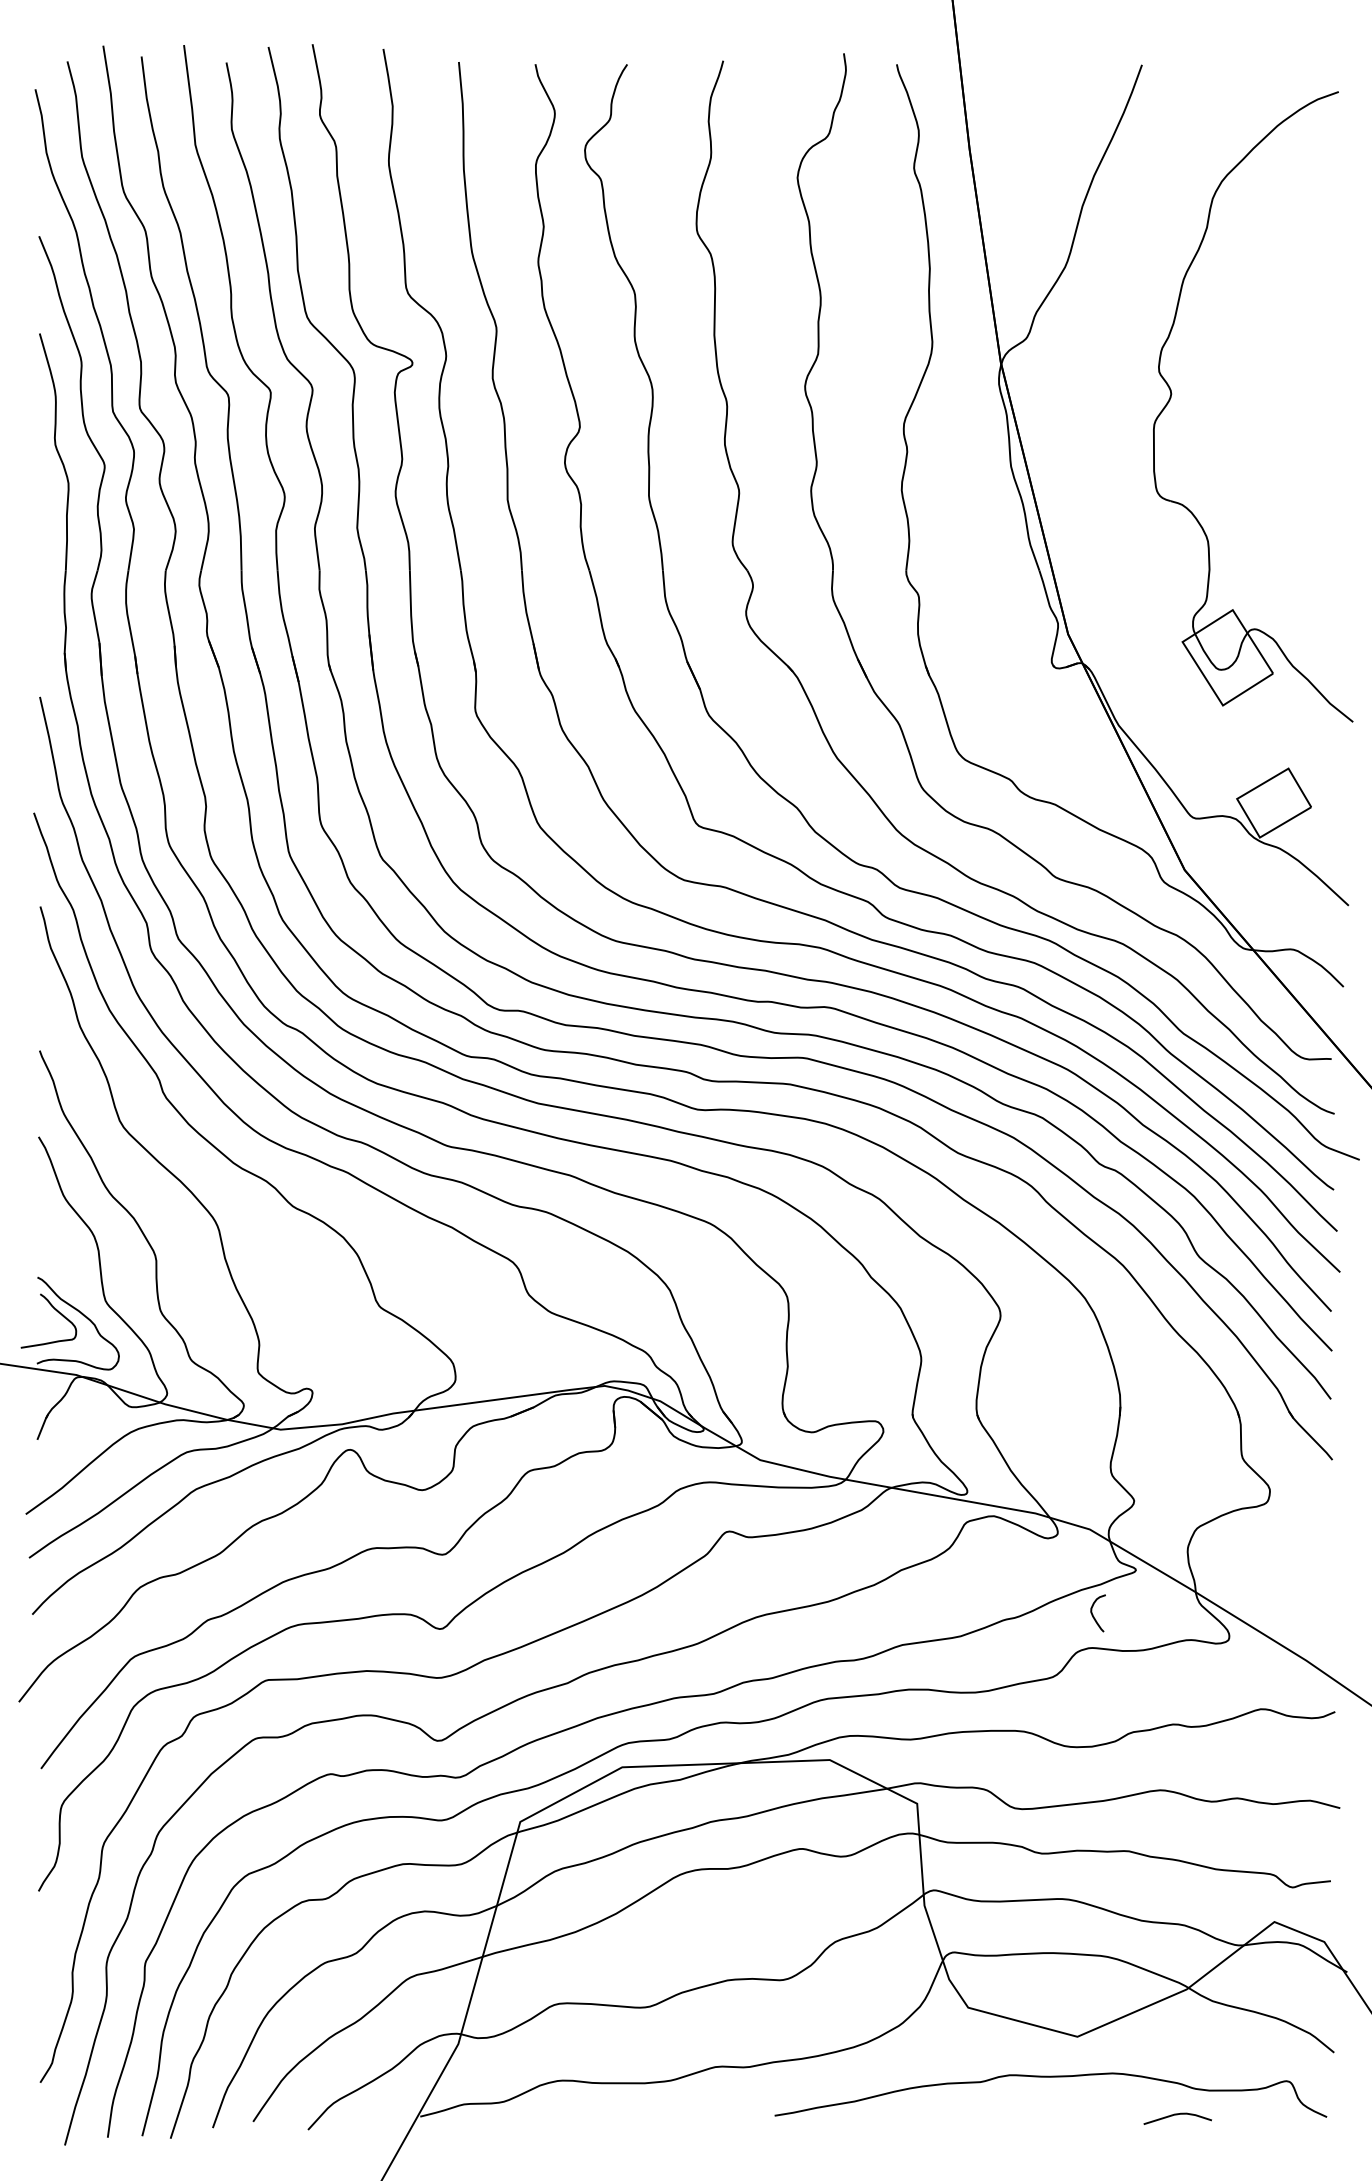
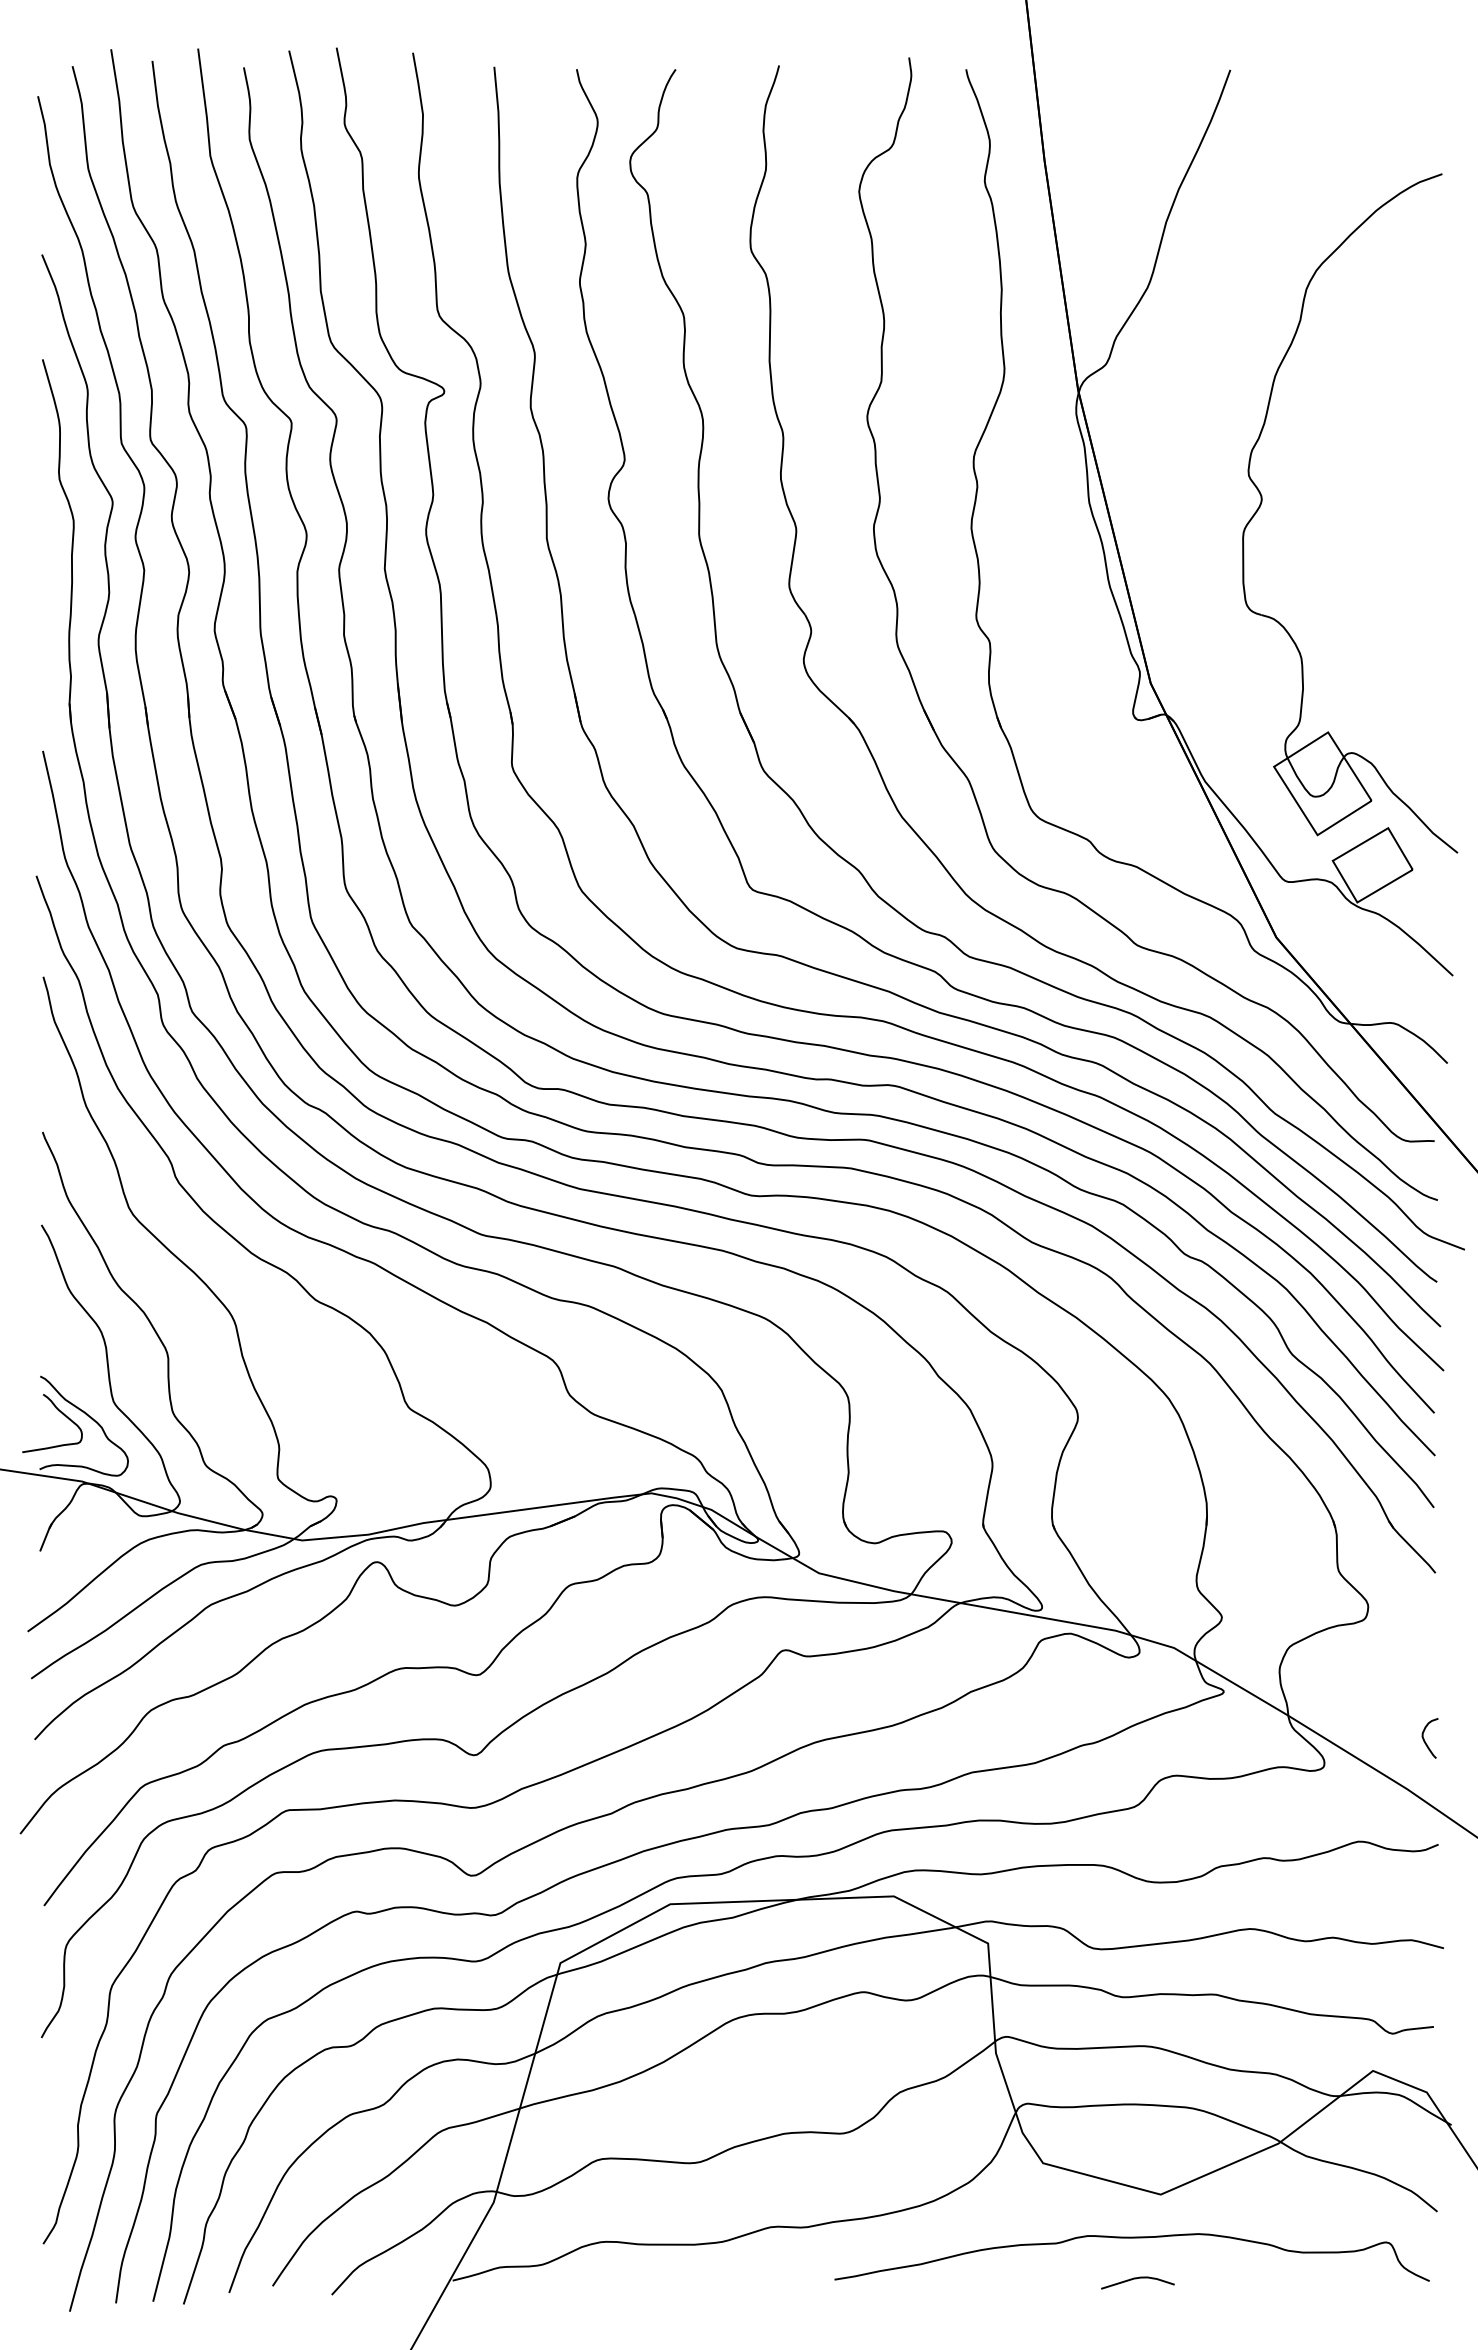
part: (1171, 396) -> (1262, 502), moved
curve: (1093, 1615) -> (1425, 1740), moved
curve: (1176, 2115) -> (1136, 2279), moved

